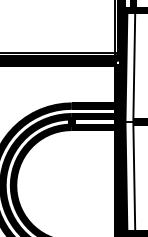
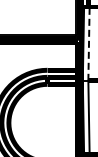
line: (133, 65) -> (88, 43), solid -> dashed

